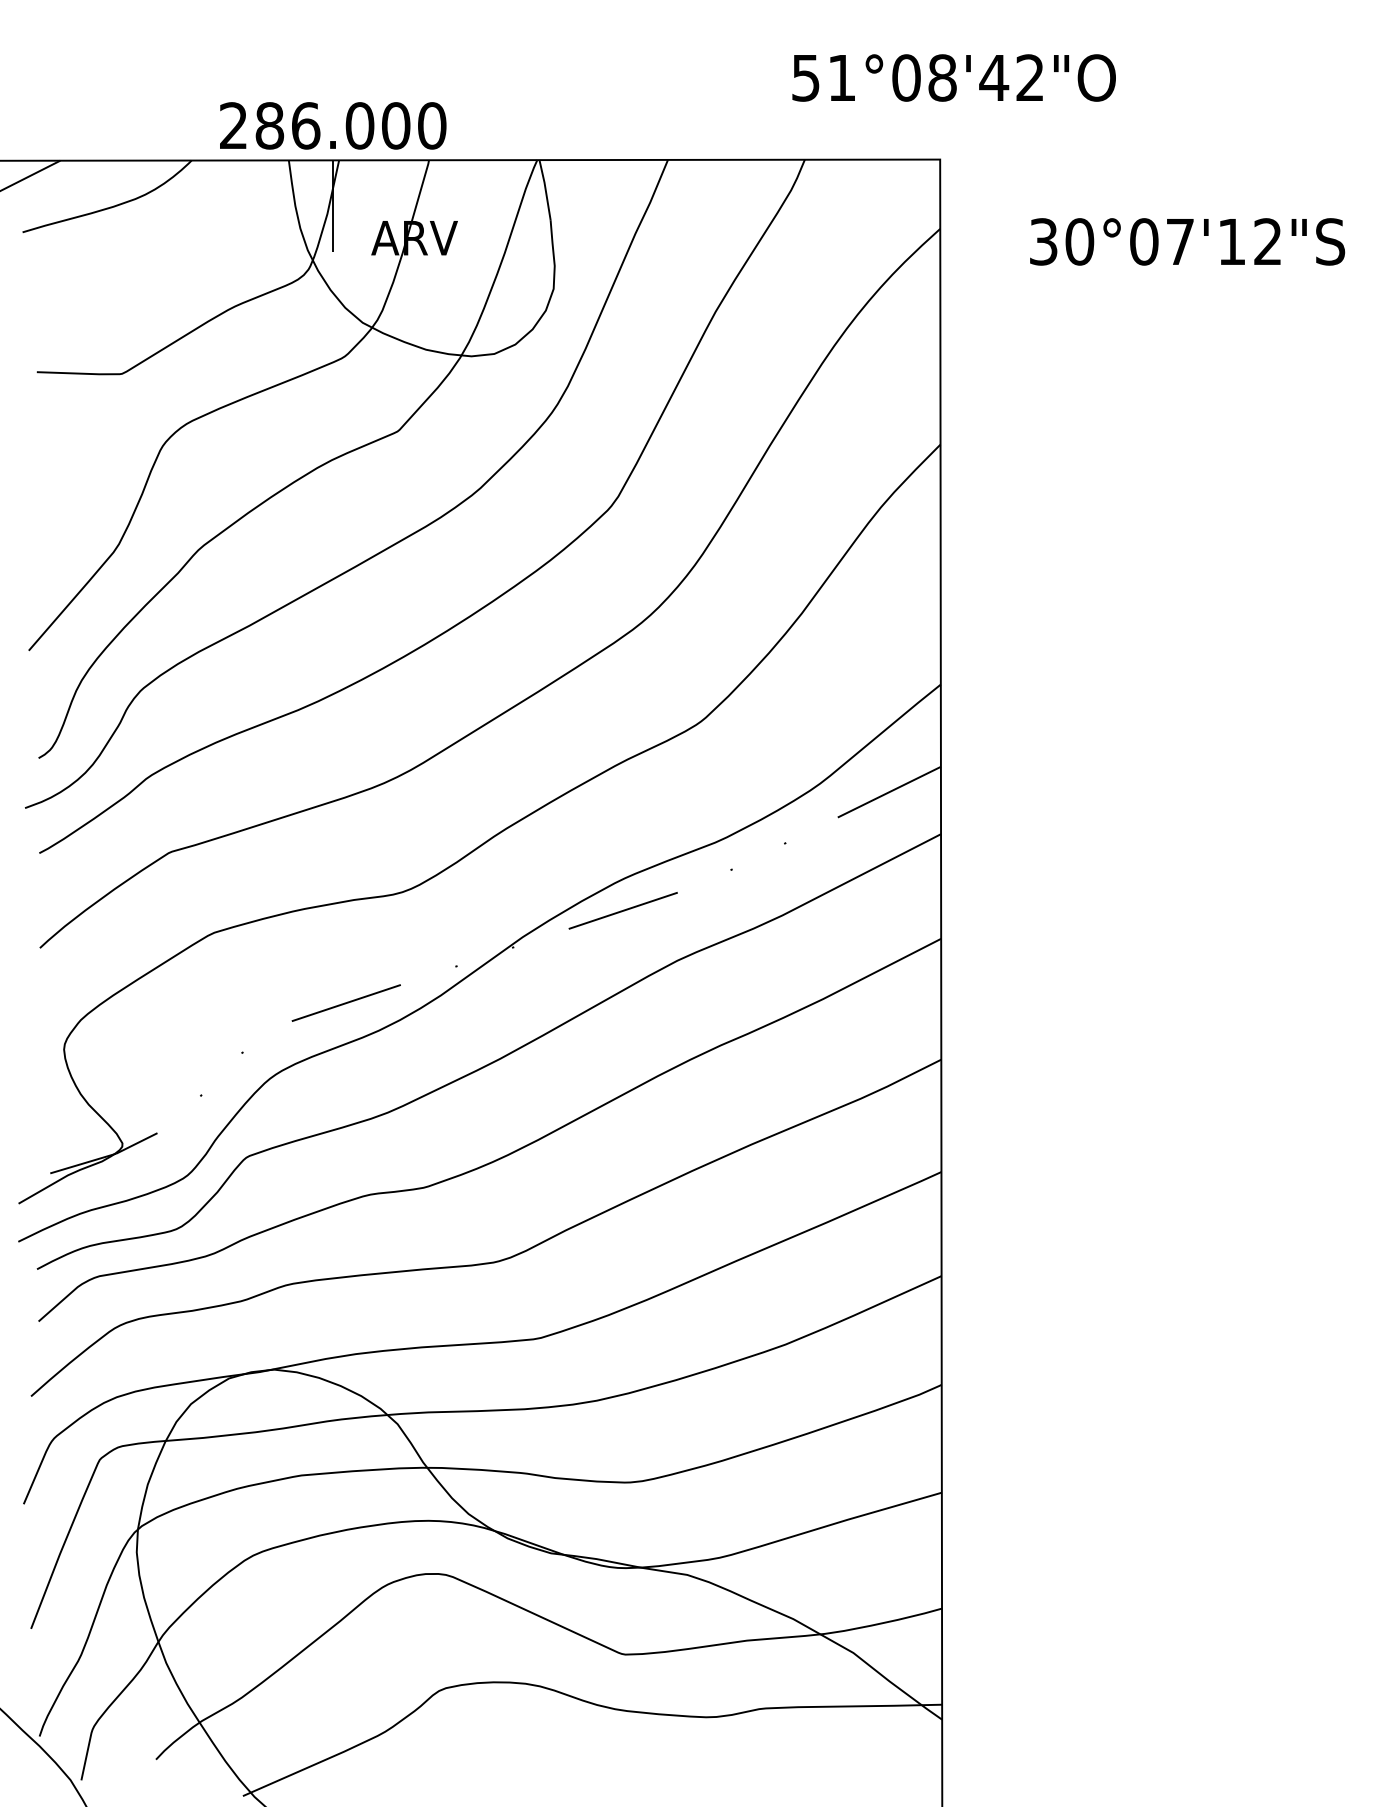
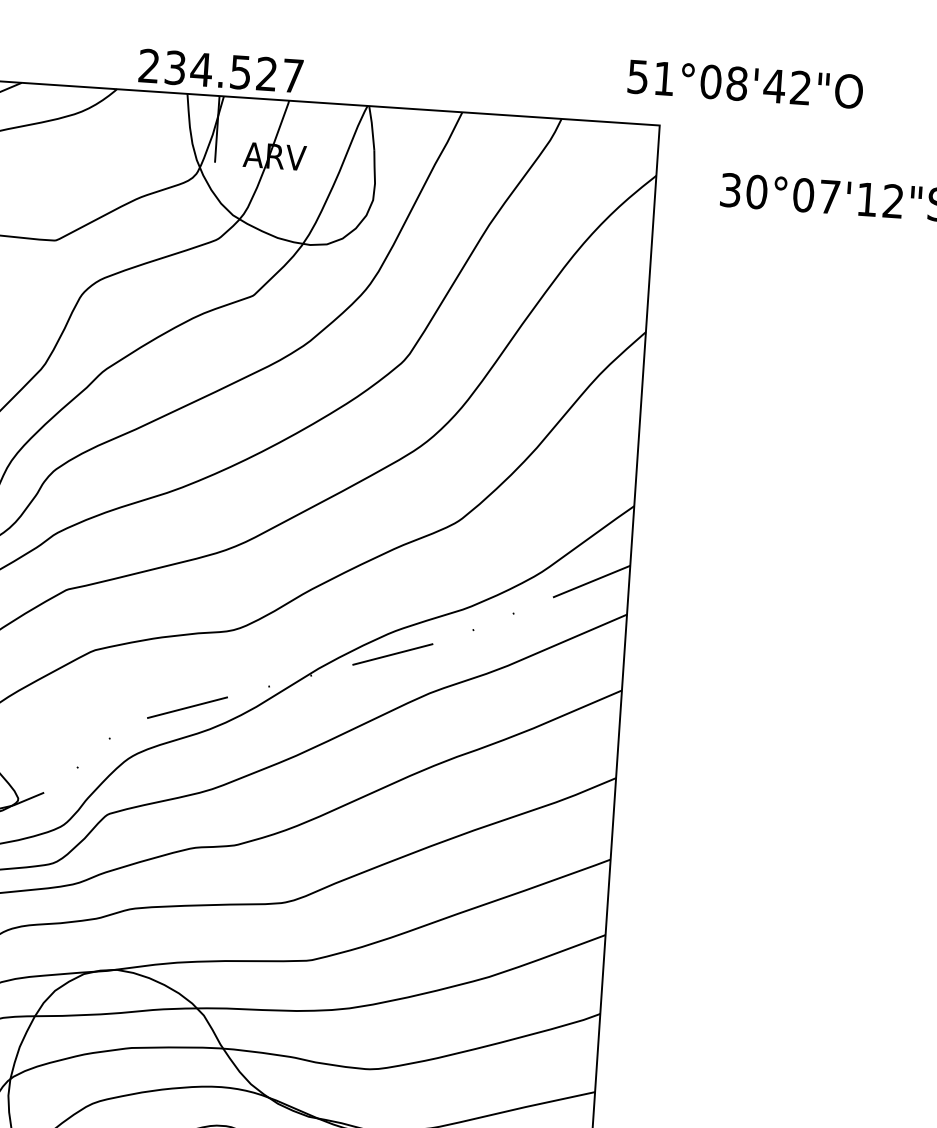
text: (953, 77) -> (745, 83), moved
text: (350, 125) -> (233, 71), 286.000 -> 234.527

